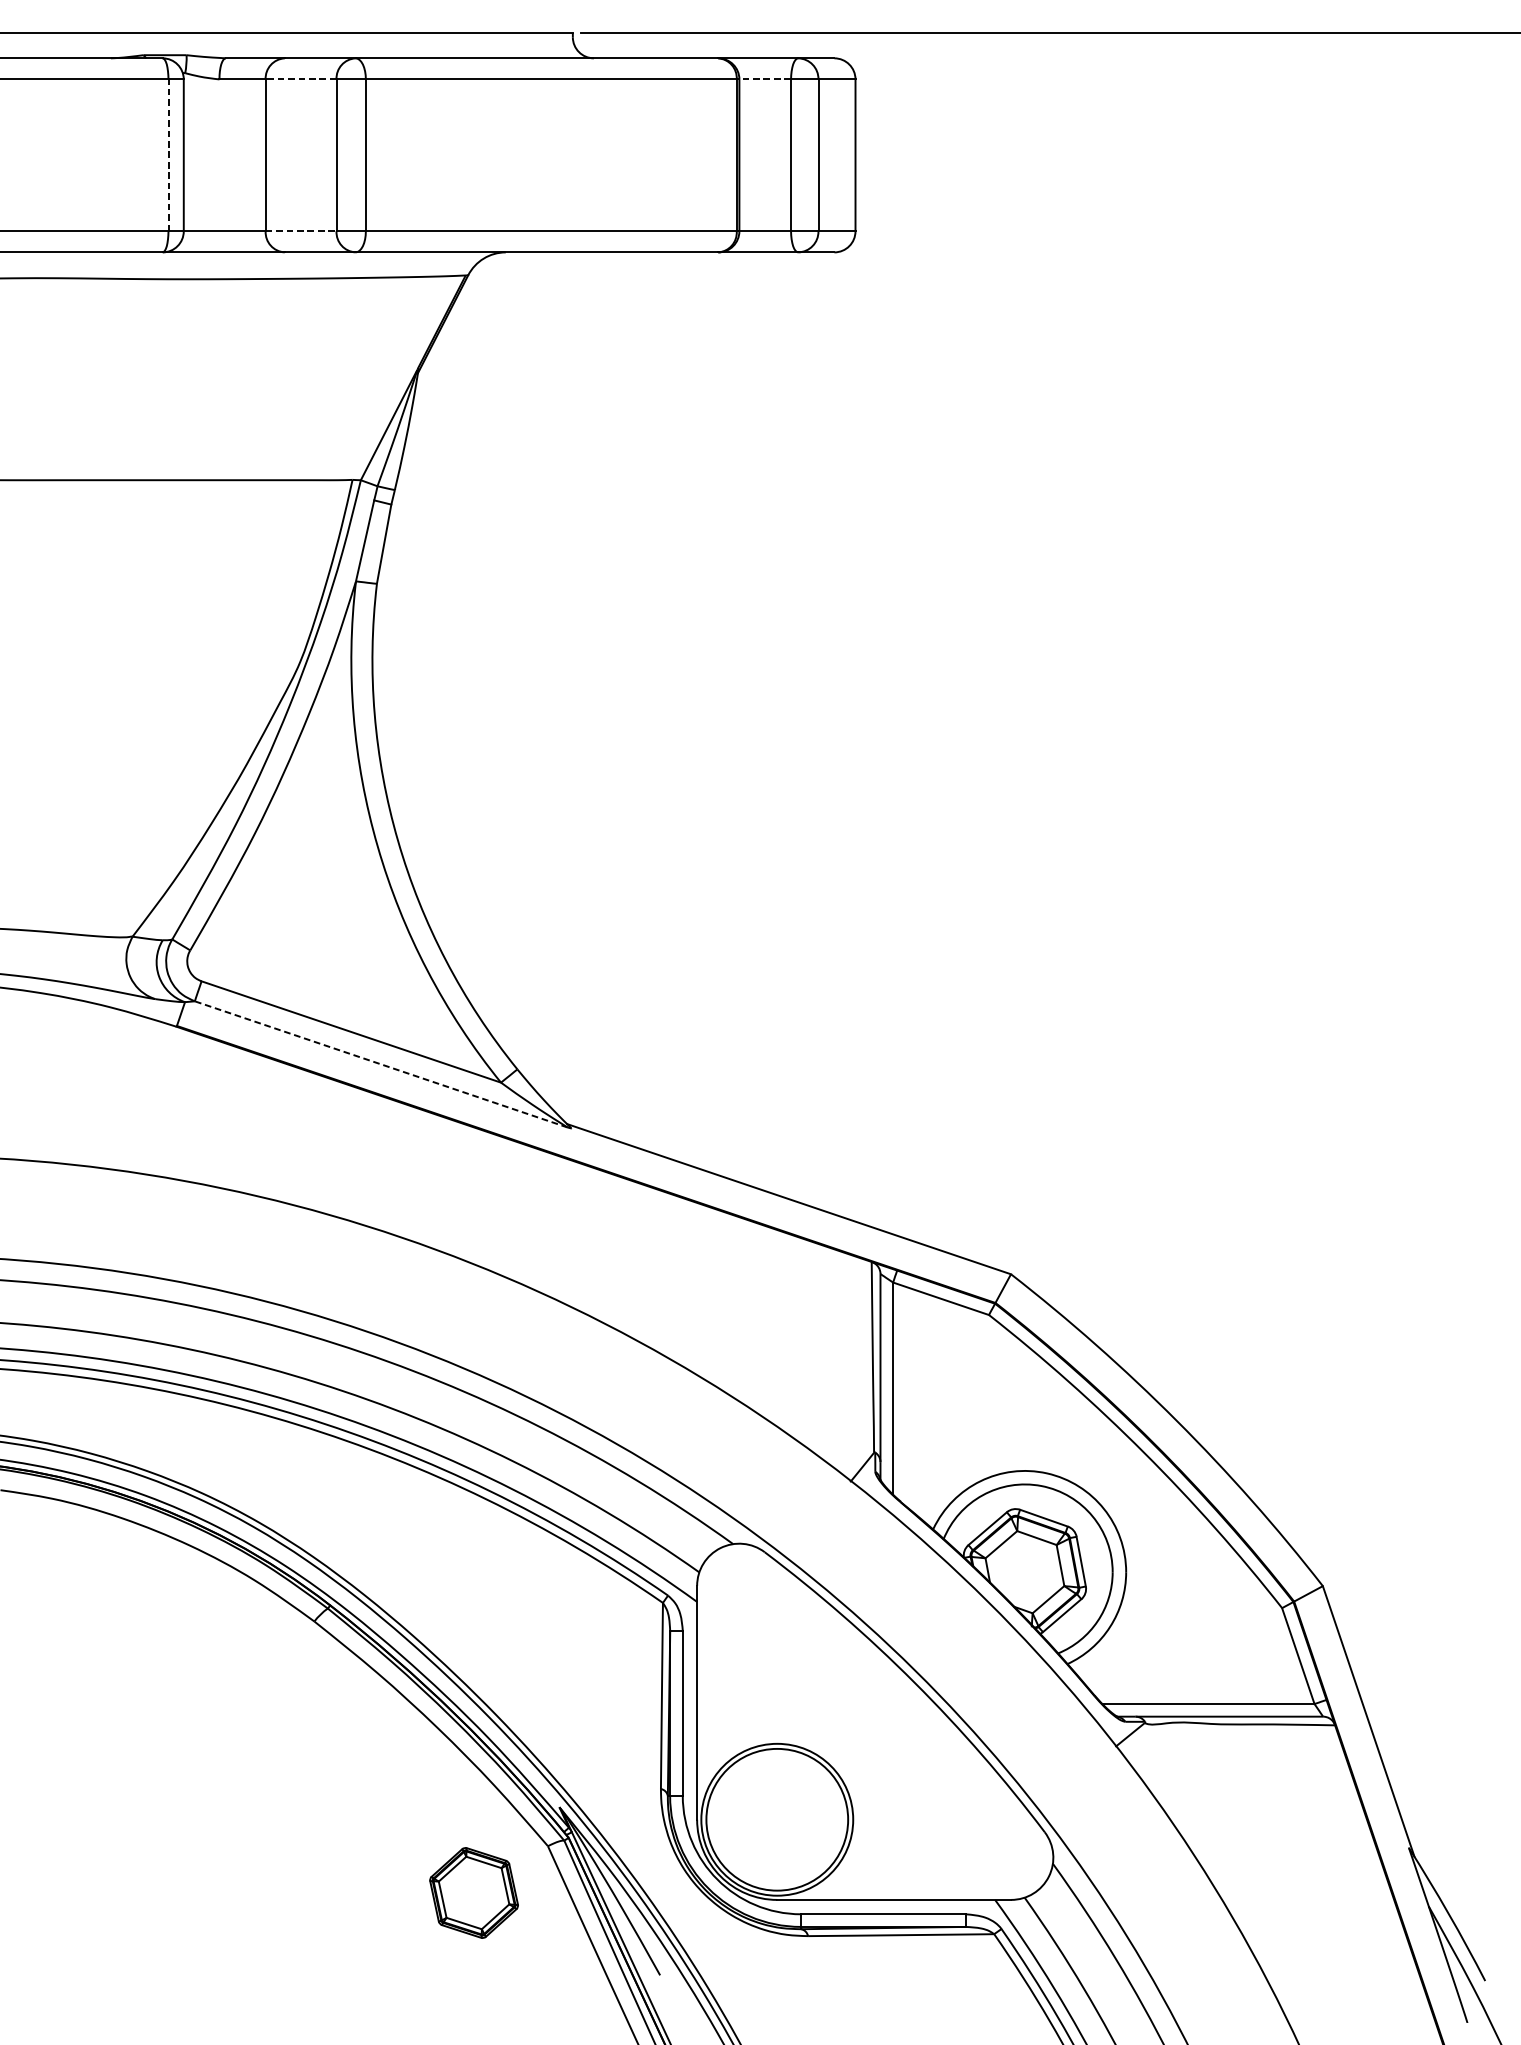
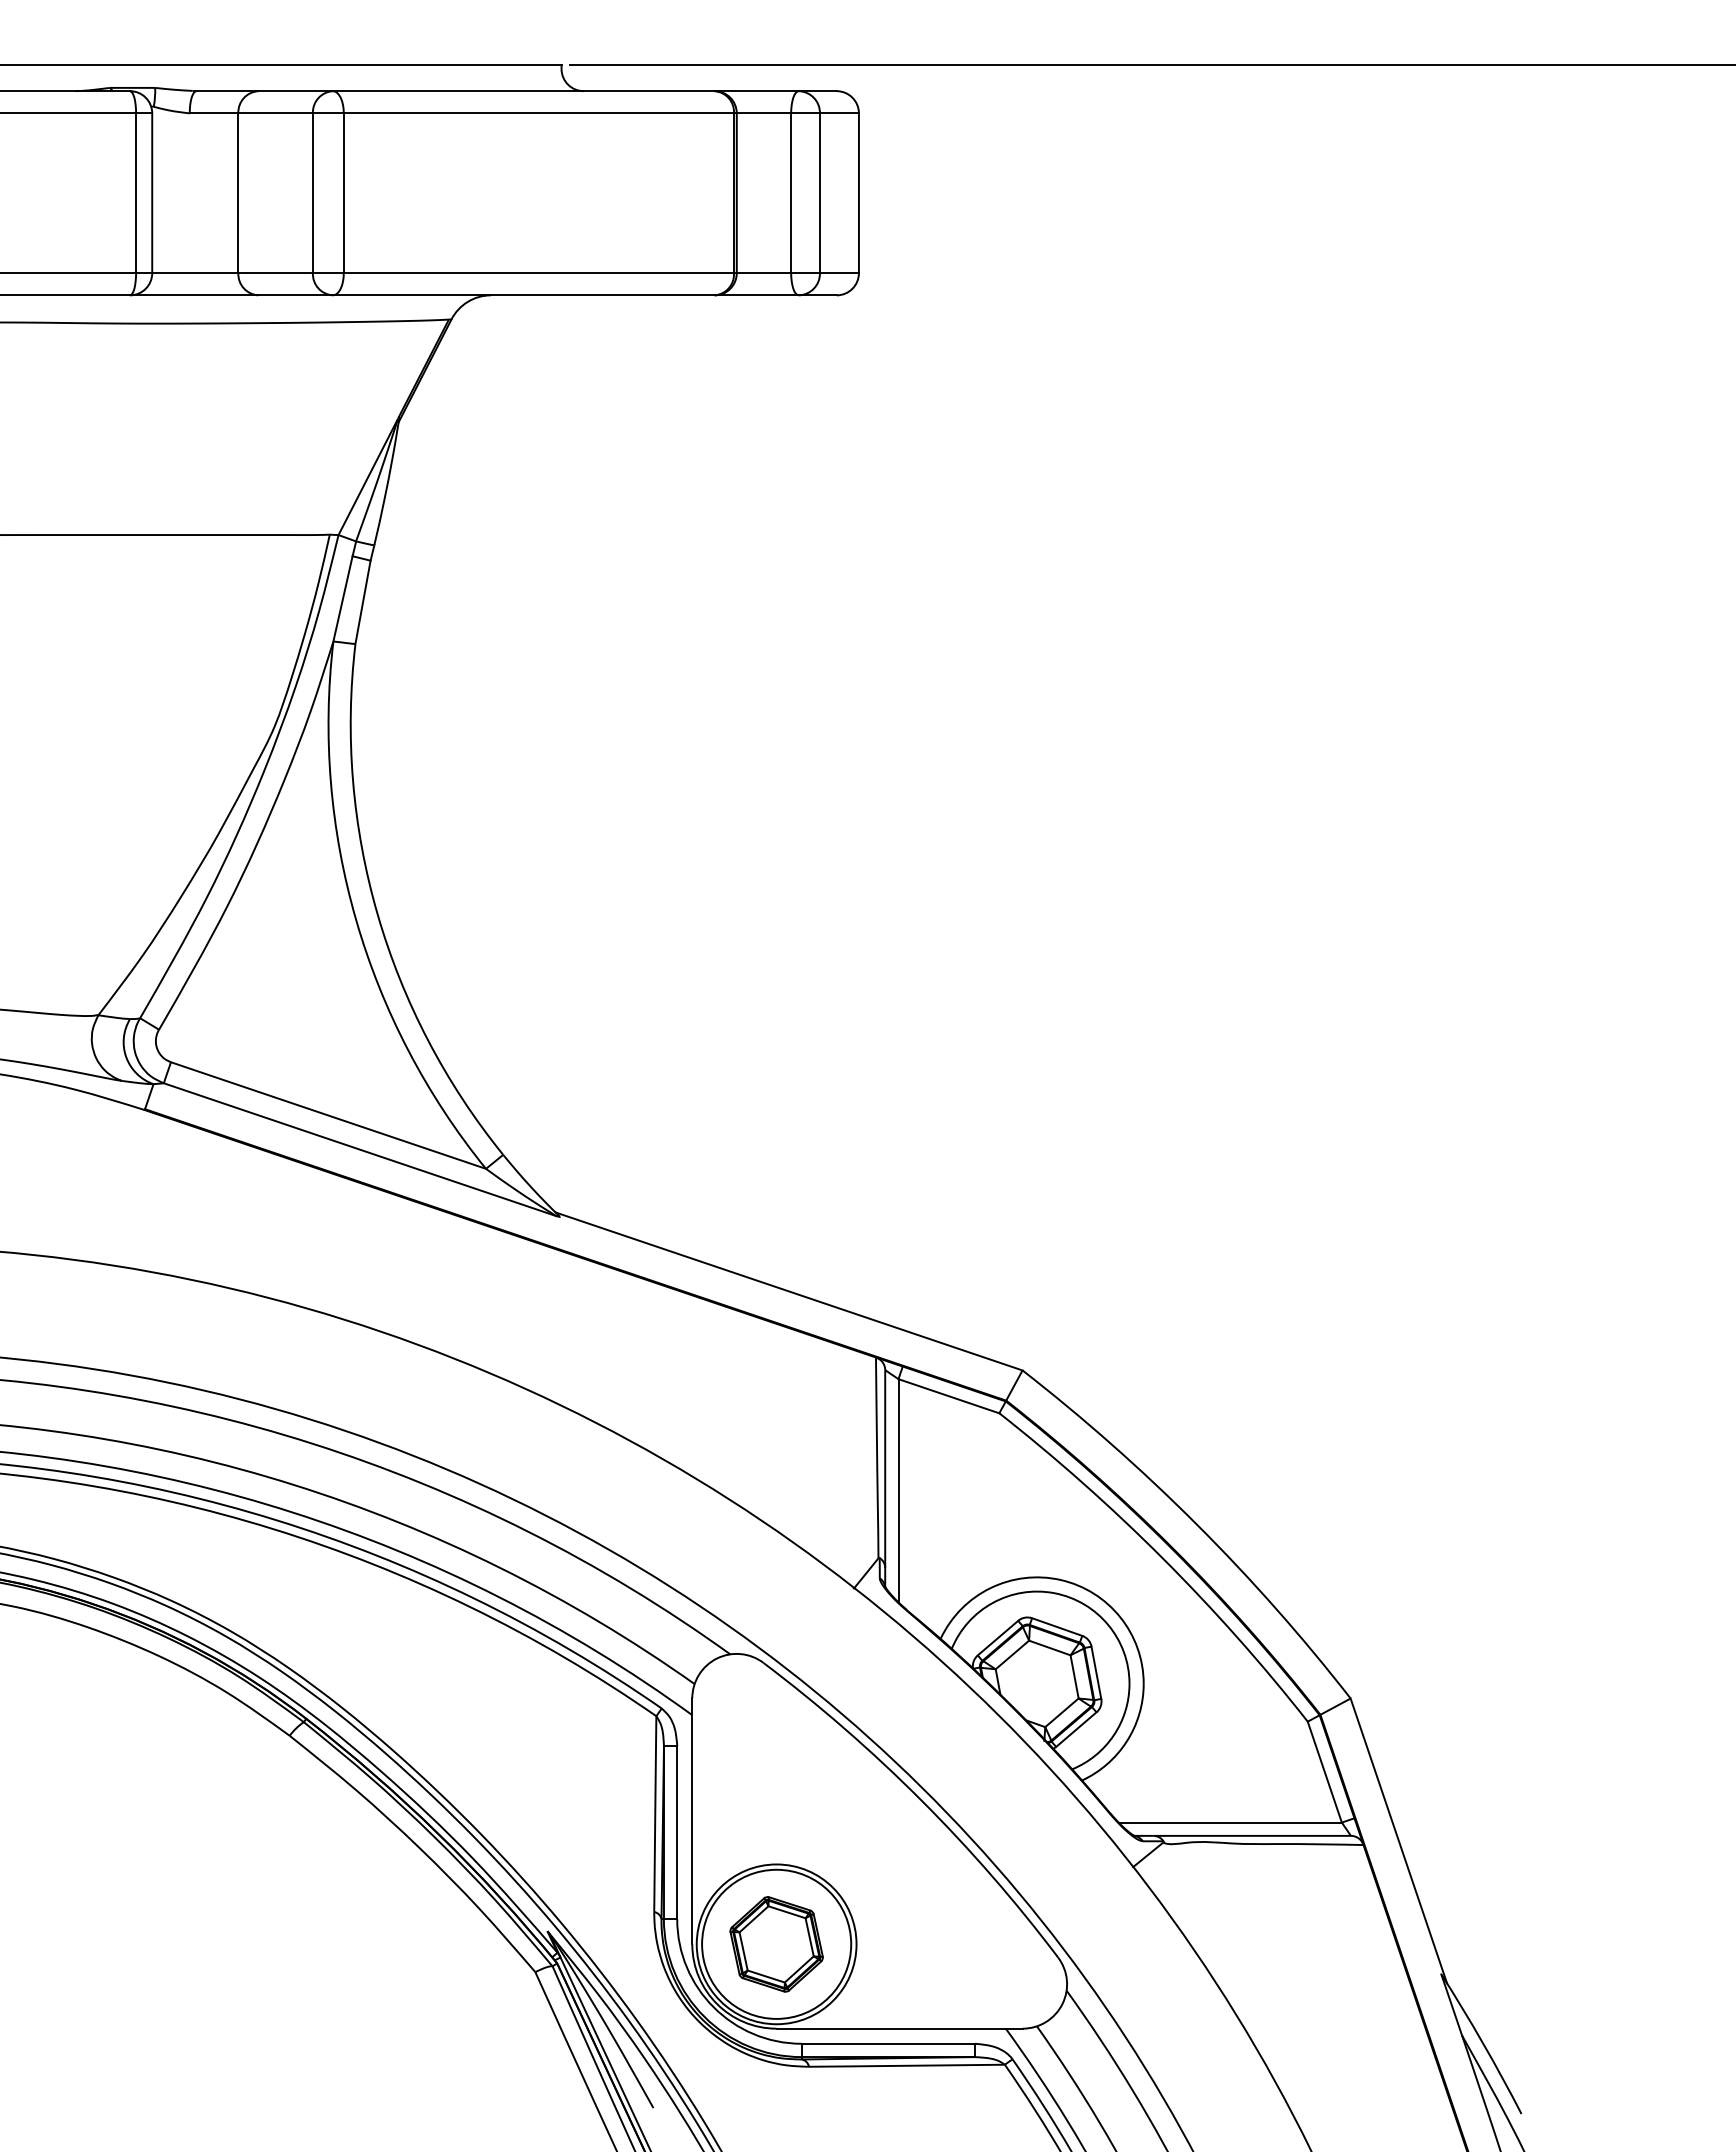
line: (300, 79) -> (275, 113), dashed -> solid
line: (764, 79) -> (763, 113), dashed -> solid
line: (168, 155) -> (136, 193), dashed -> solid
line: (301, 231) -> (276, 273), dashed -> solid
line: (380, 1064) -> (359, 1149), dashed -> solid
part: (473, 1893) -> (776, 1944), moved

